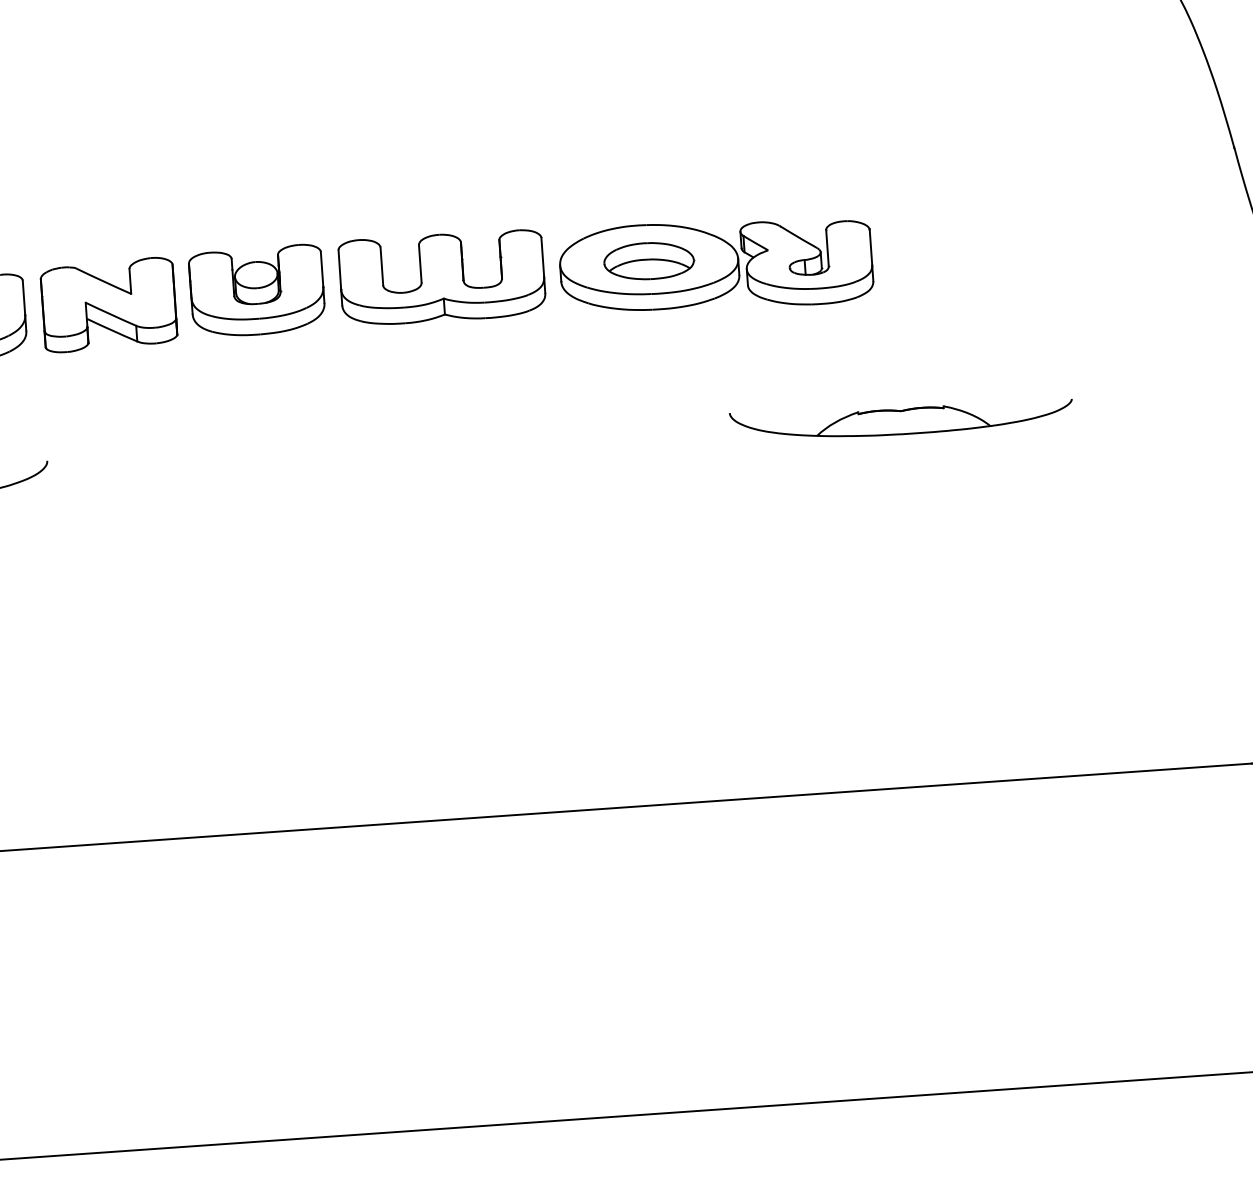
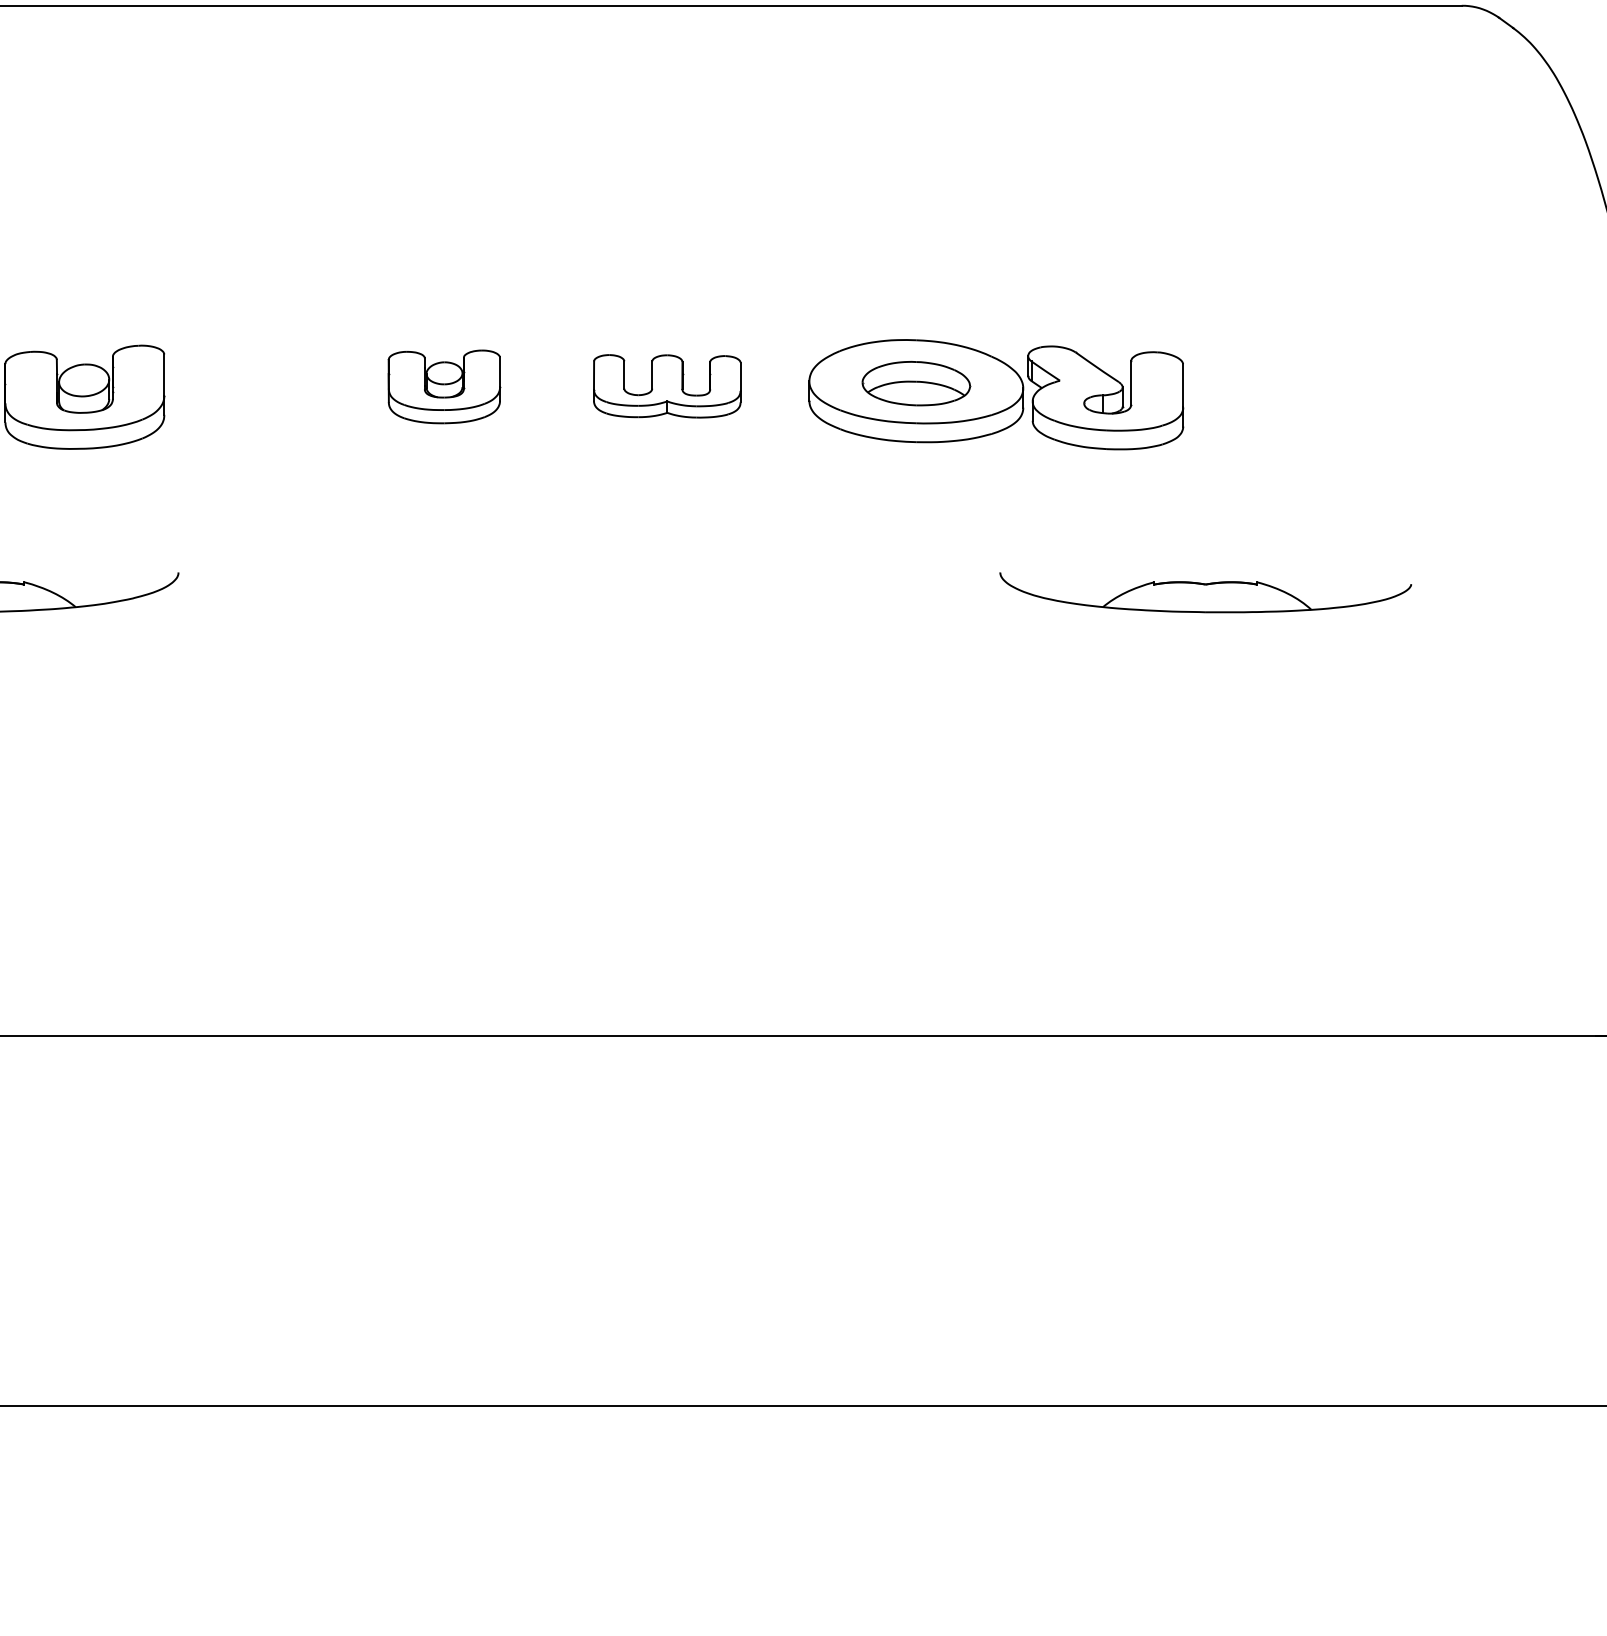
part: (442, 277) -> (667, 386), size x0.6
part: (257, 290) -> (444, 386), size x0.7
part: (108, 304) -> (265, 390), removed

